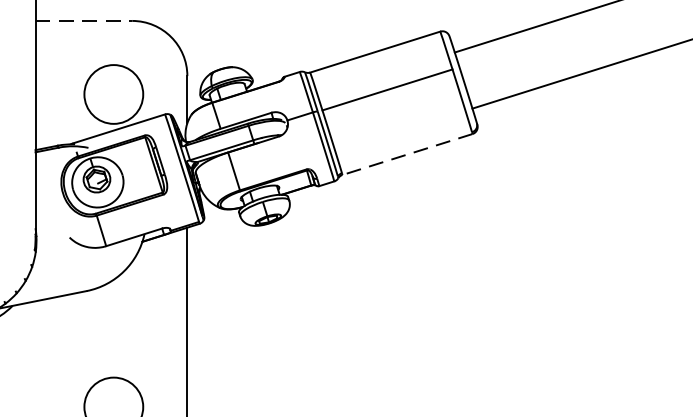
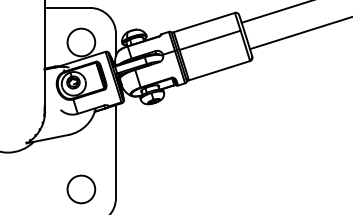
line: (84, 20) -> (67, 7), dashed -> solid
line: (405, 154) -> (218, 70), dashed -> solid

